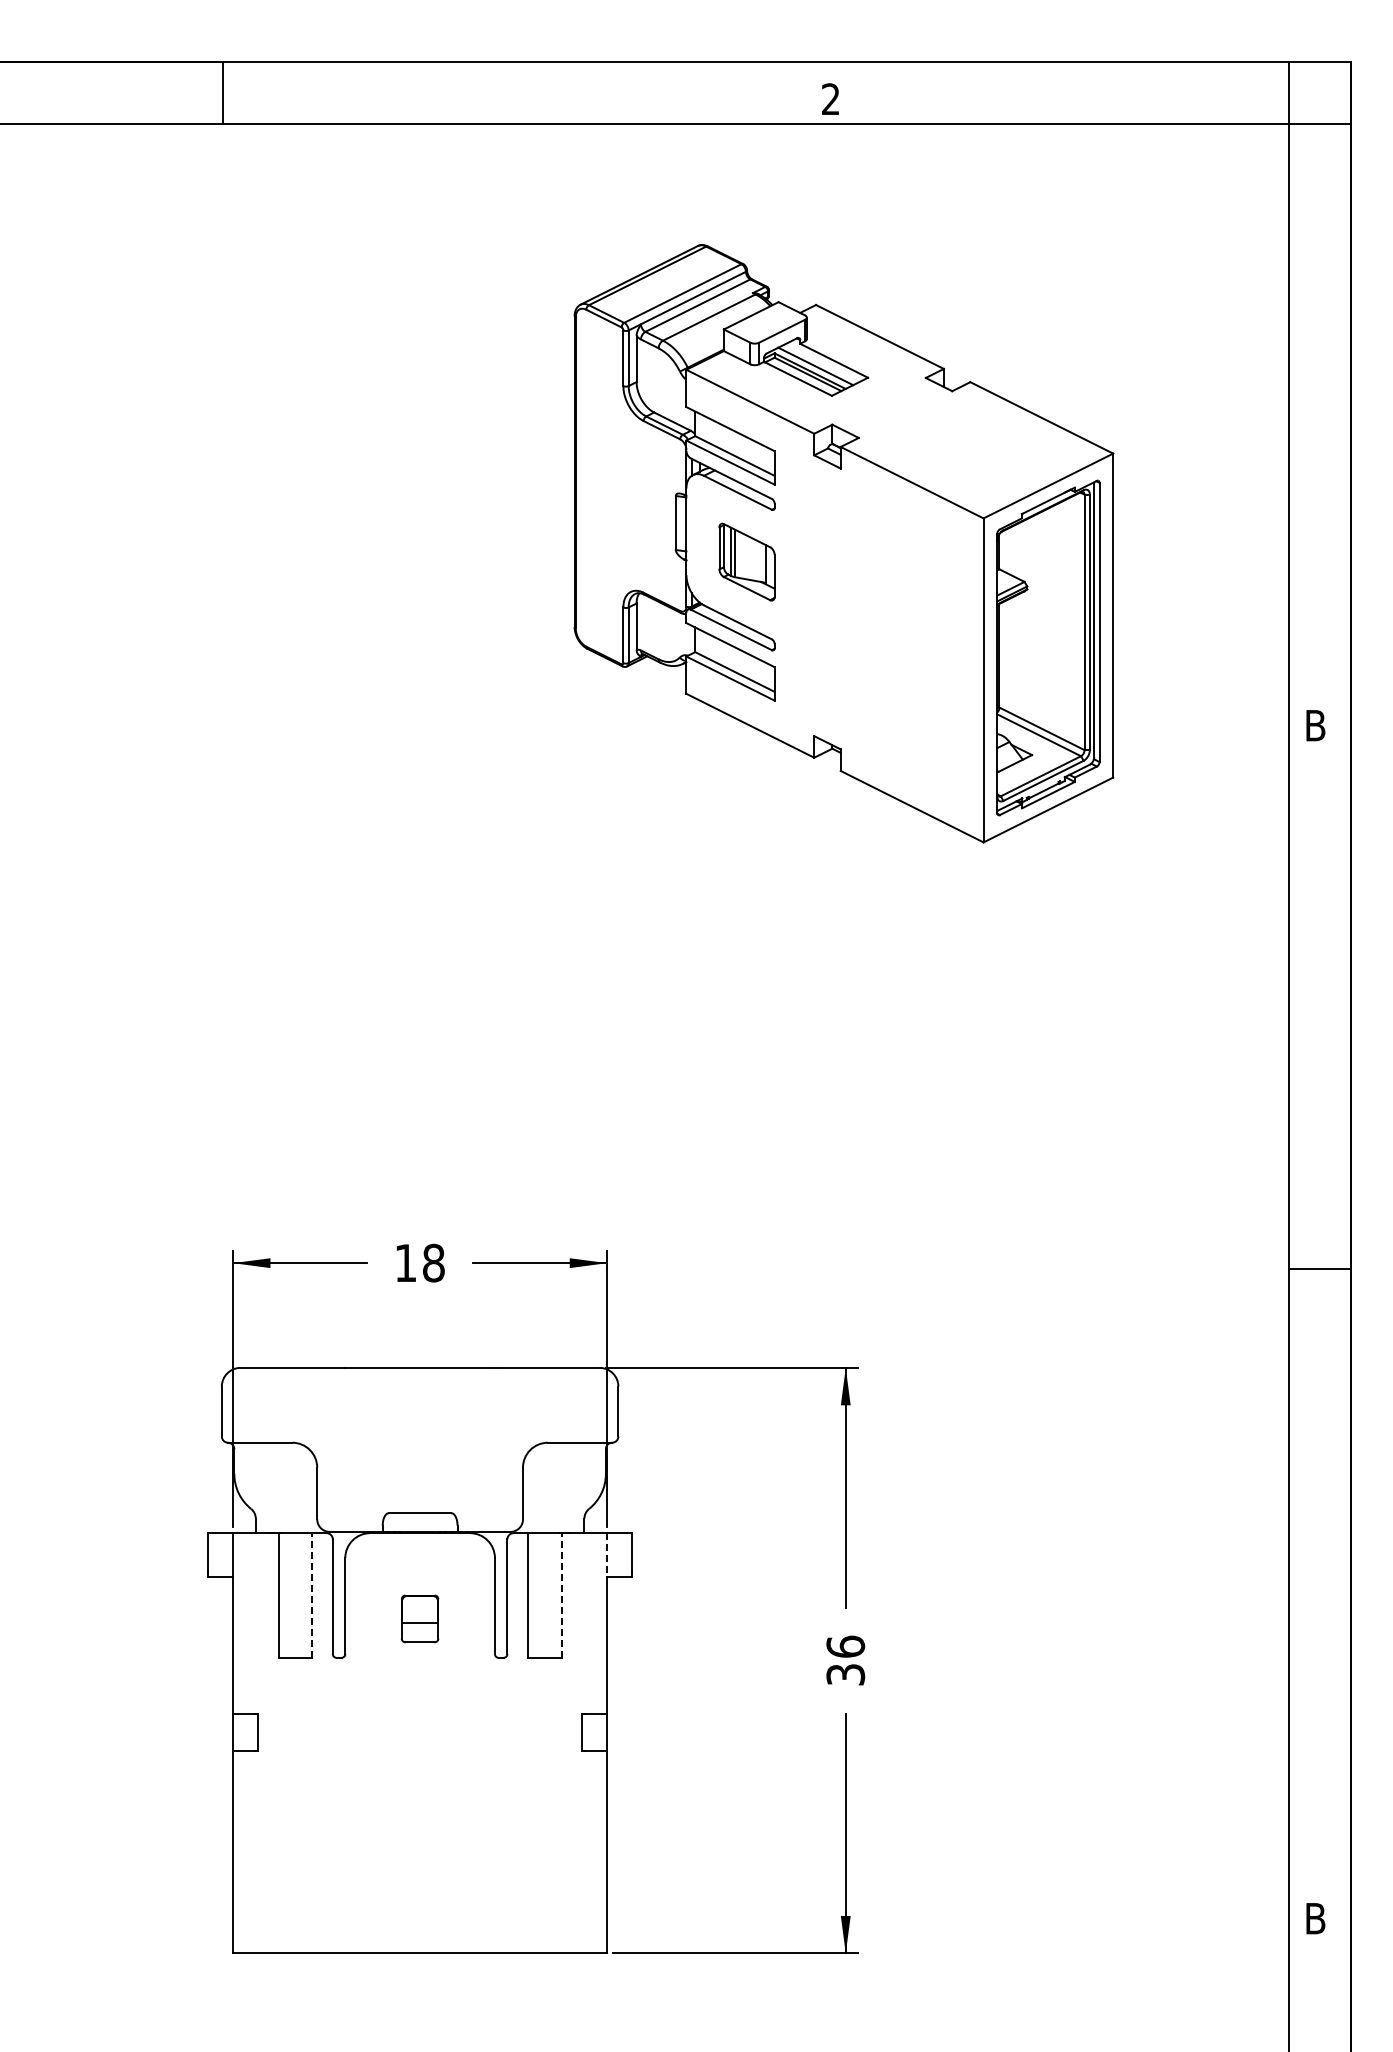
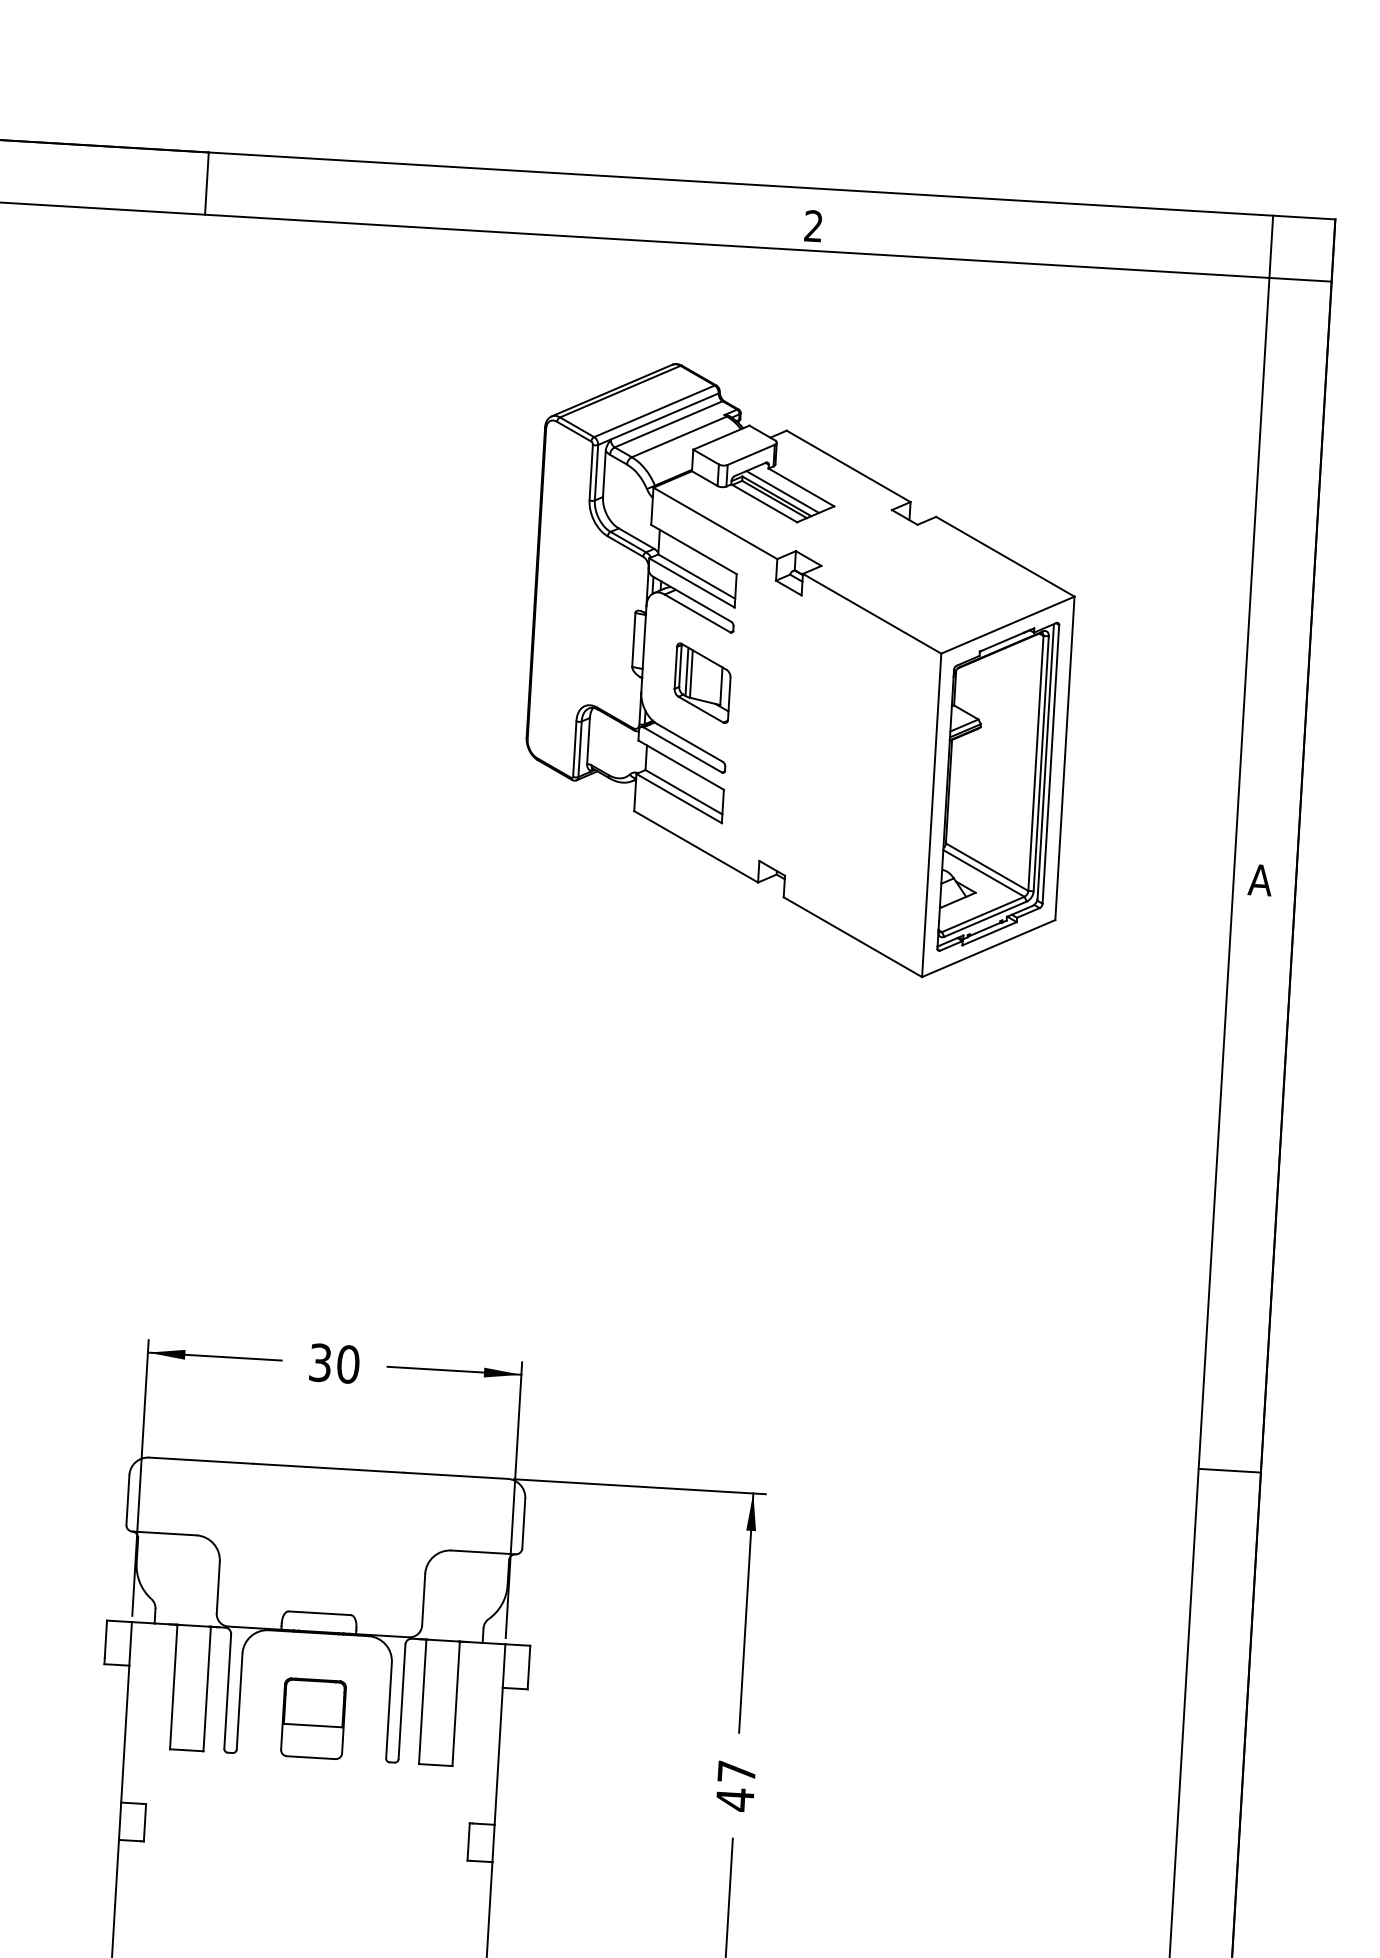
text: (1315, 725) -> (1260, 880), B -> A
text: (419, 1262) -> (334, 1362), 18 -> 30
line: (1319, 1268) -> (1229, 1470), moved
line: (607, 1554) -> (504, 1665), dashed -> solid
line: (312, 1595) -> (207, 1689), dashed -> solid
line: (561, 1595) -> (456, 1703), dashed -> solid
part: (419, 1618) -> (312, 1718), size x1.67
text: (845, 1660) -> (735, 1785), 36 -> 47

